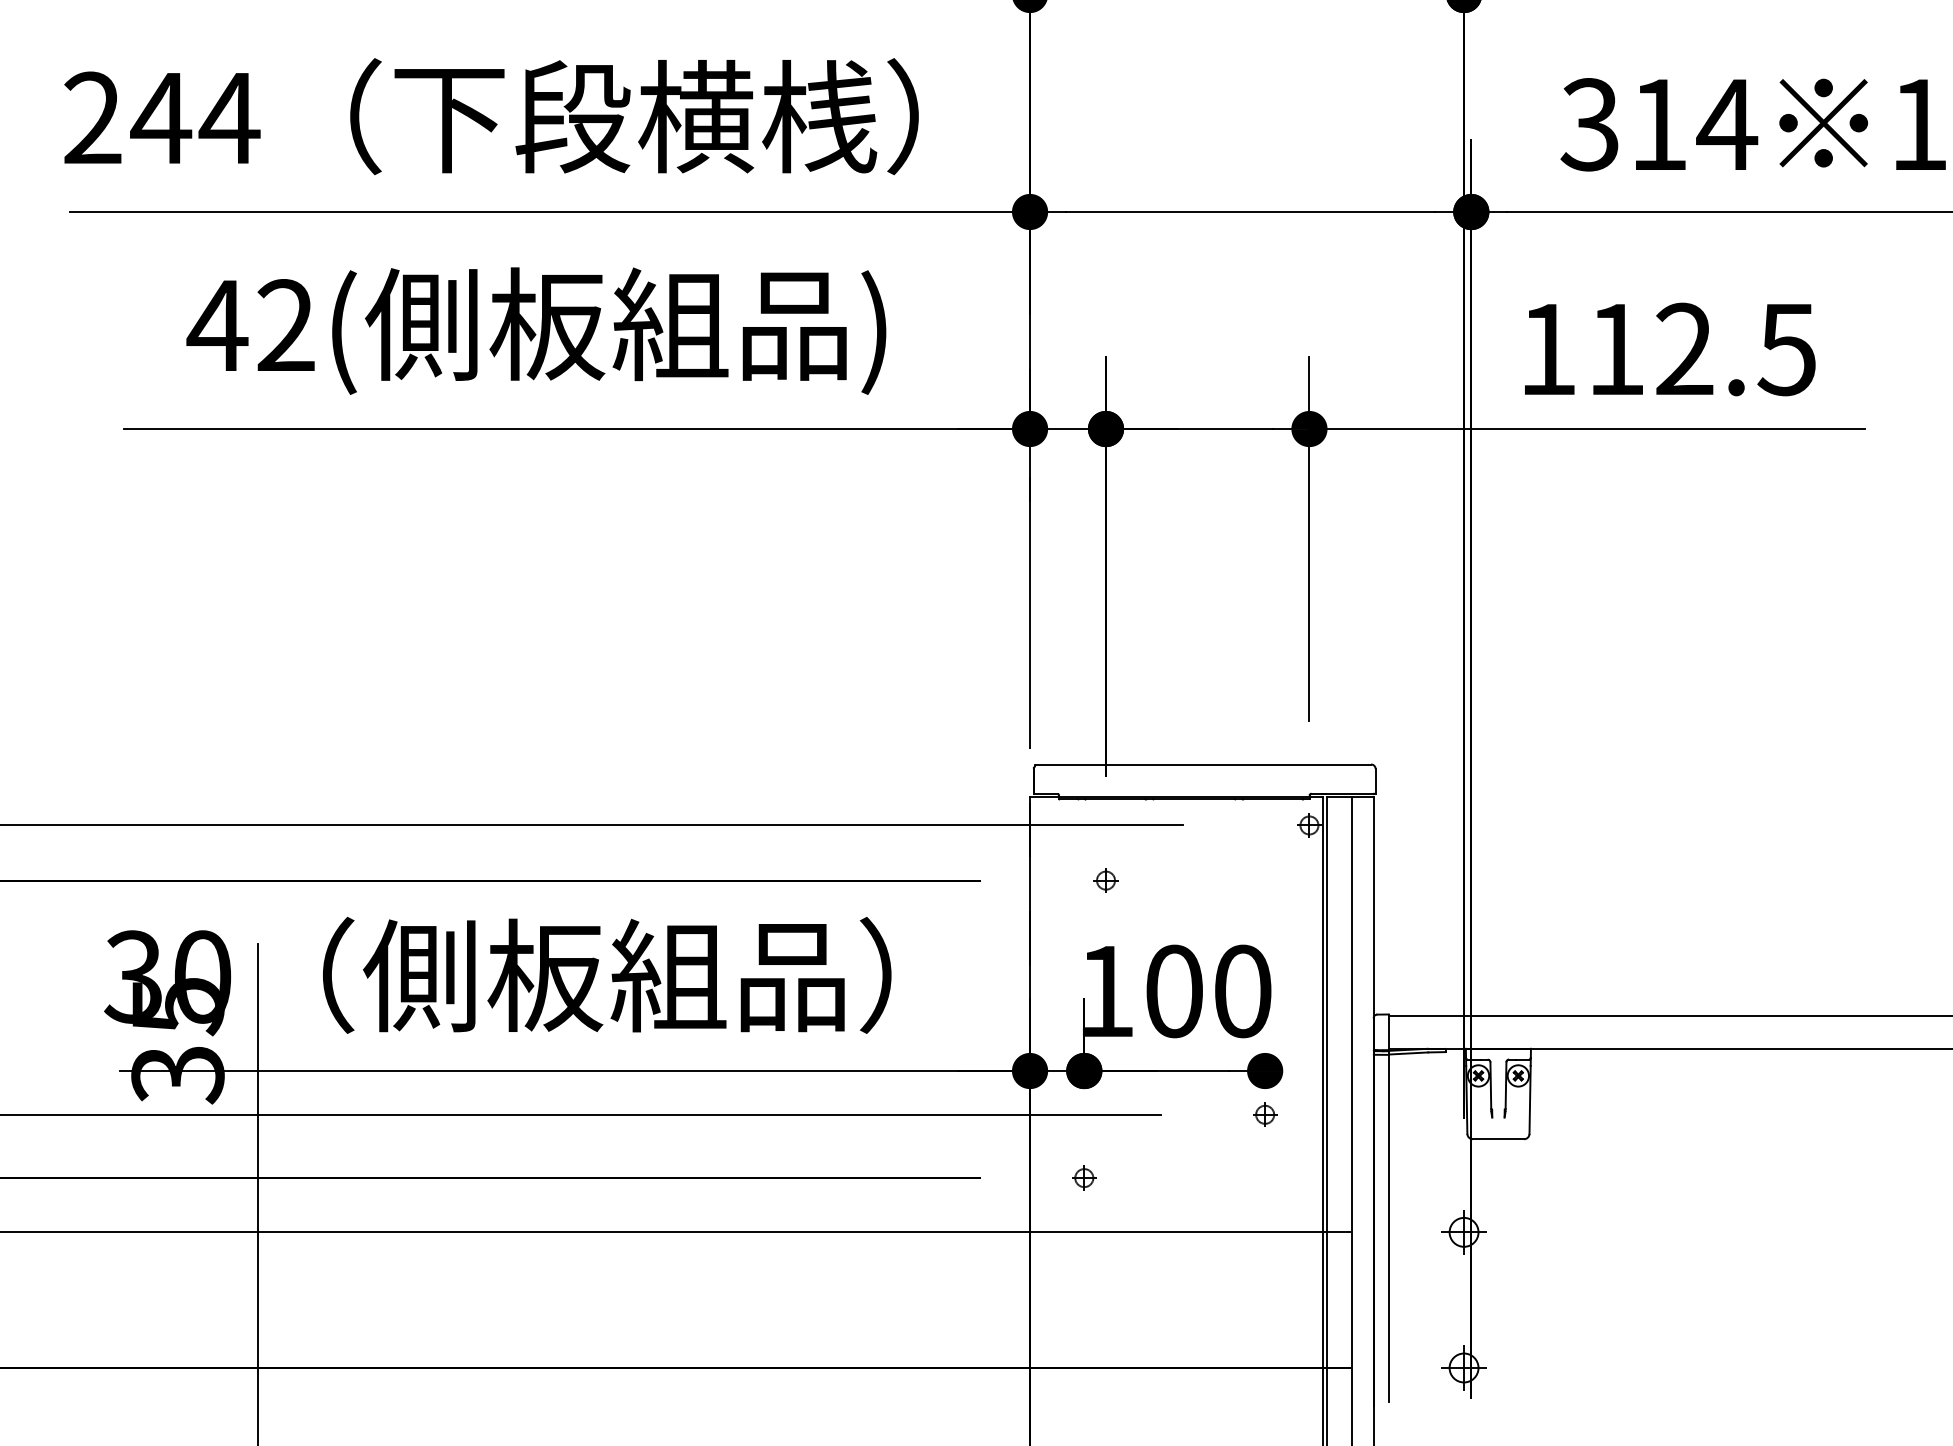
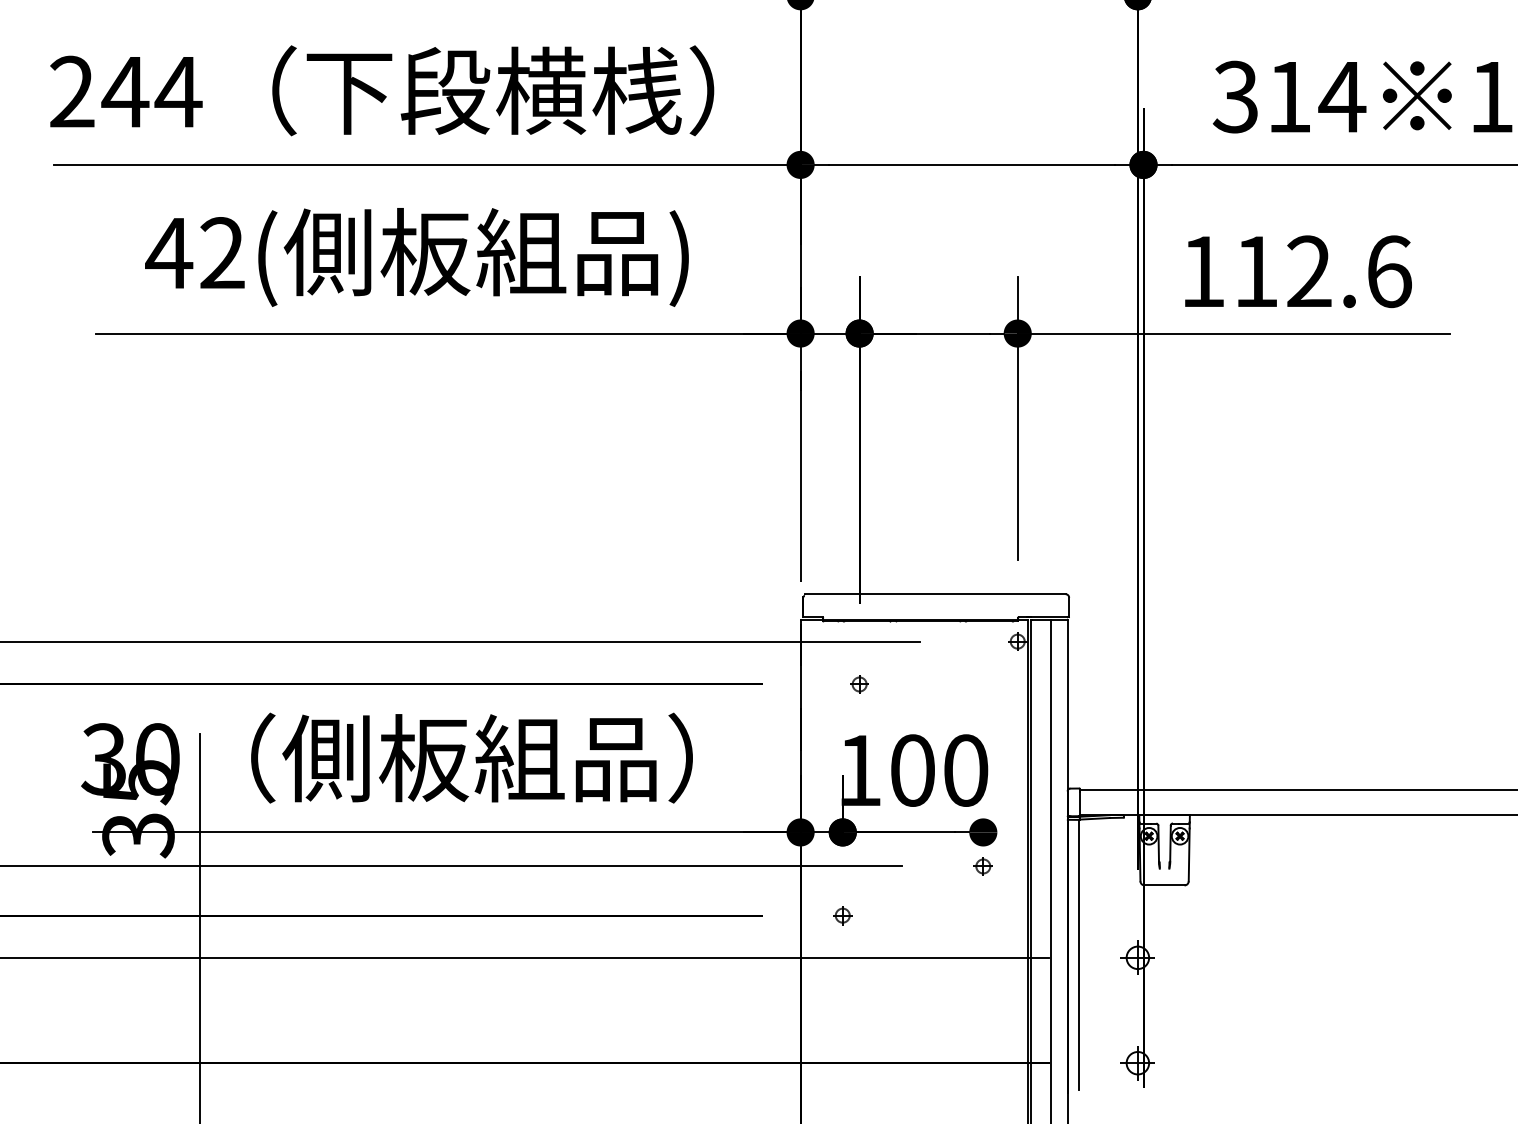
text: (1786, 349) -> (1388, 271), 112.5 -> 112.6

